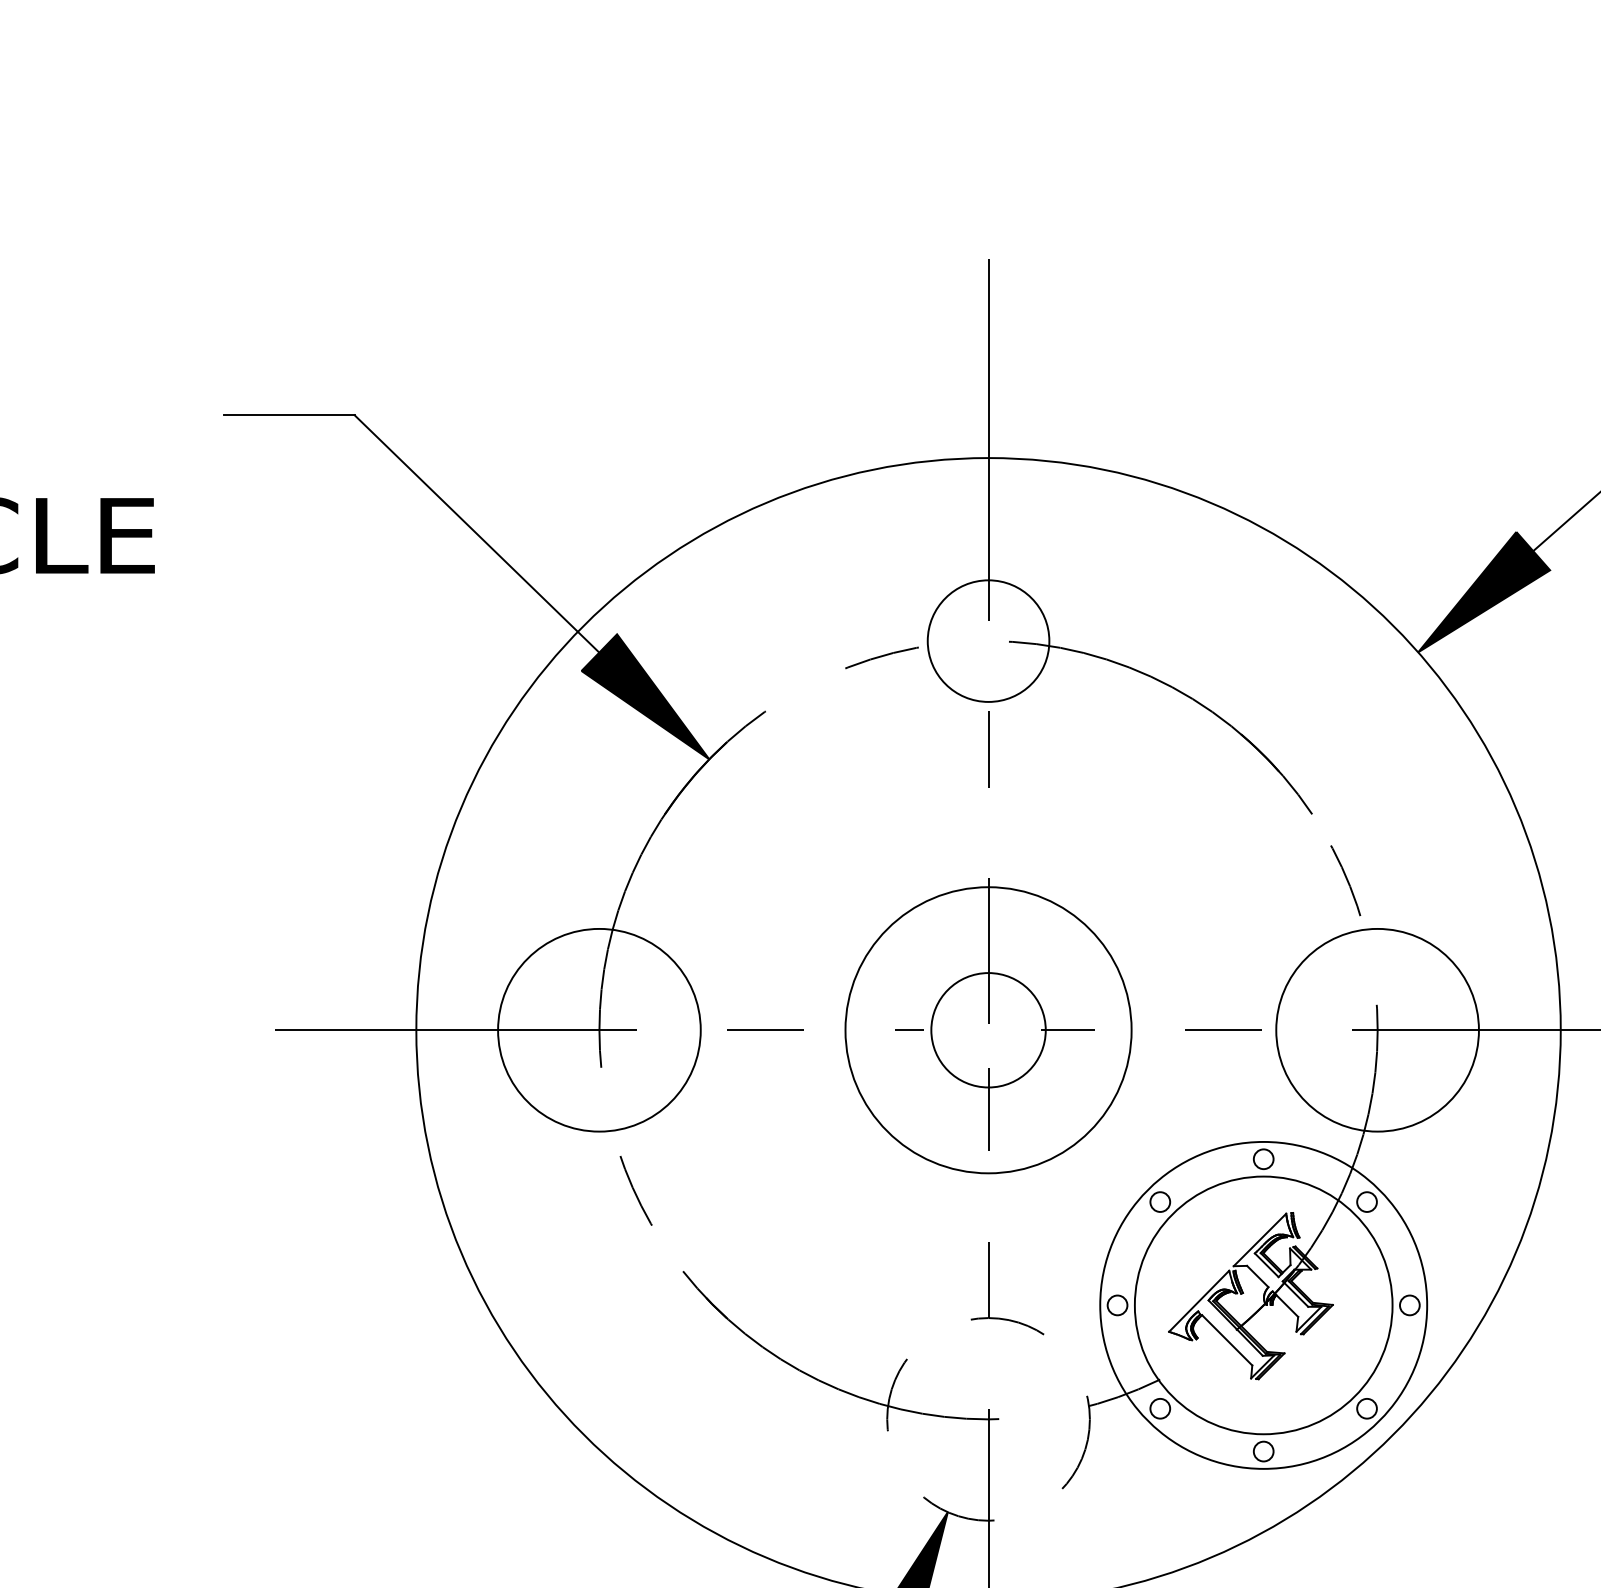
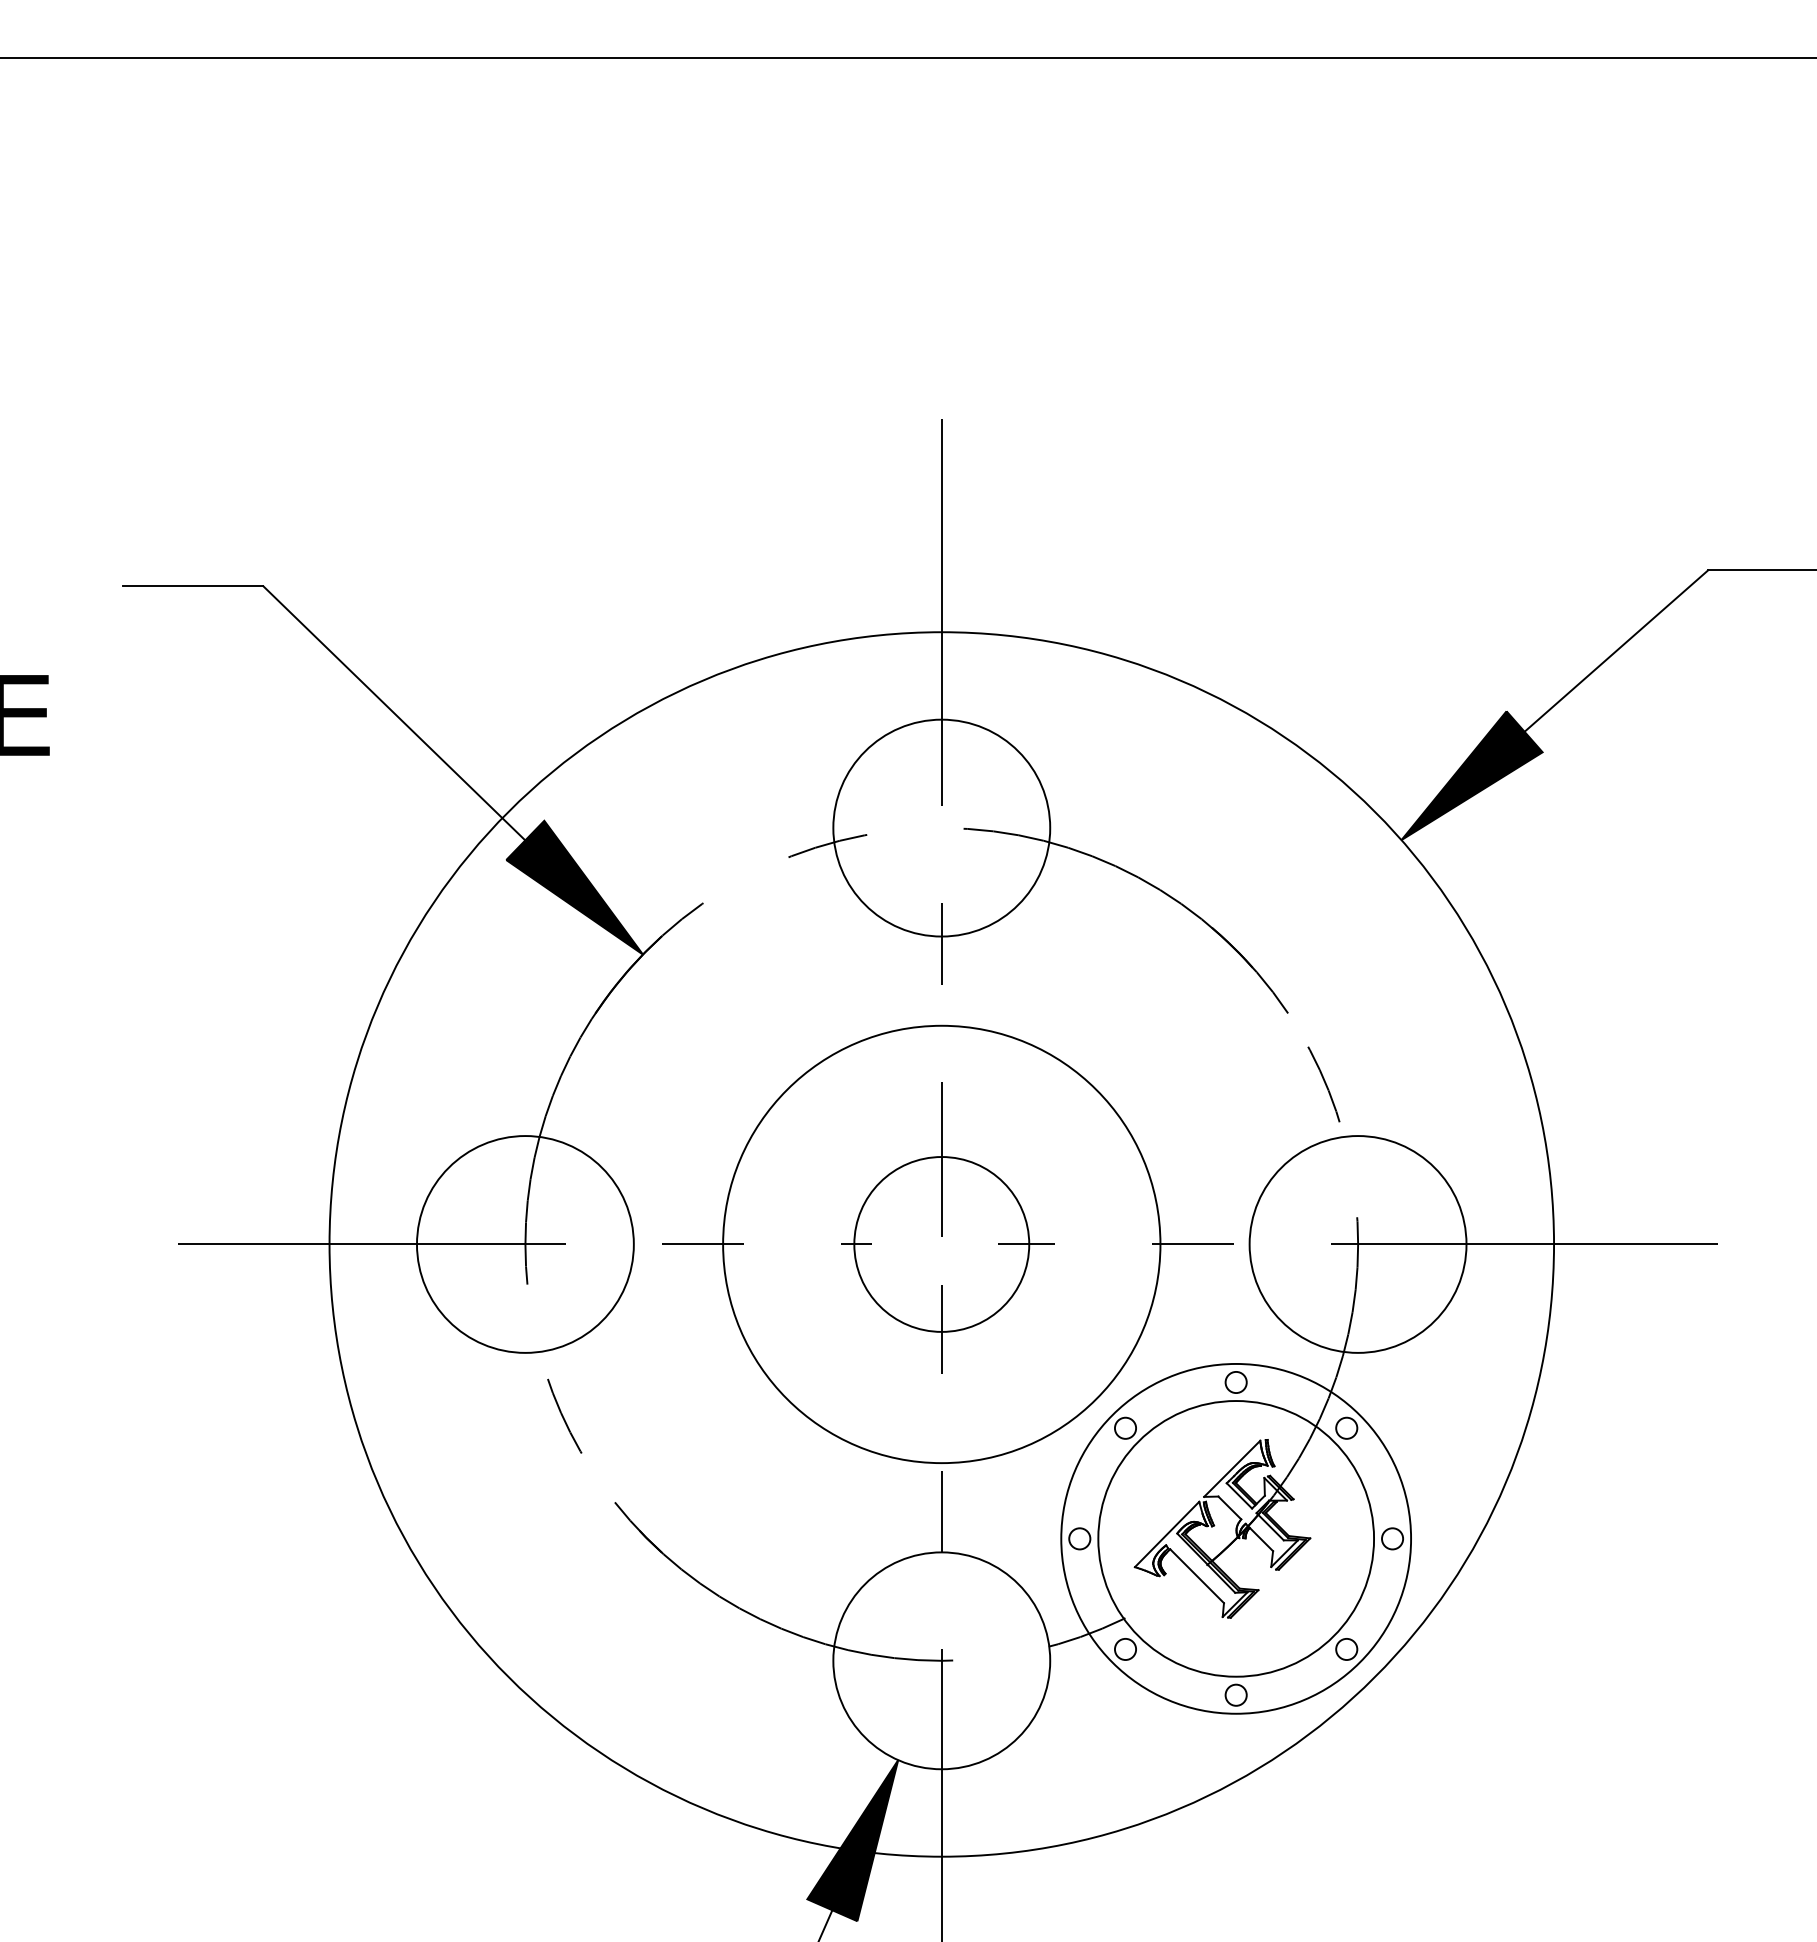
circle: (988, 640) -> (941, 827), size x1.67
circle: (988, 1030) -> (941, 1244), size x1.43
circle: (988, 1030) -> (941, 1244), size x1.43
circle: (988, 1419) -> (941, 1660), dashed -> solid

